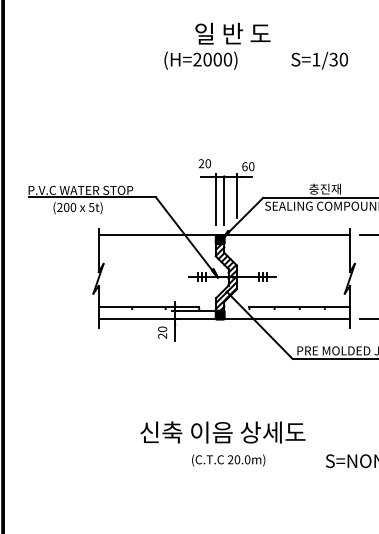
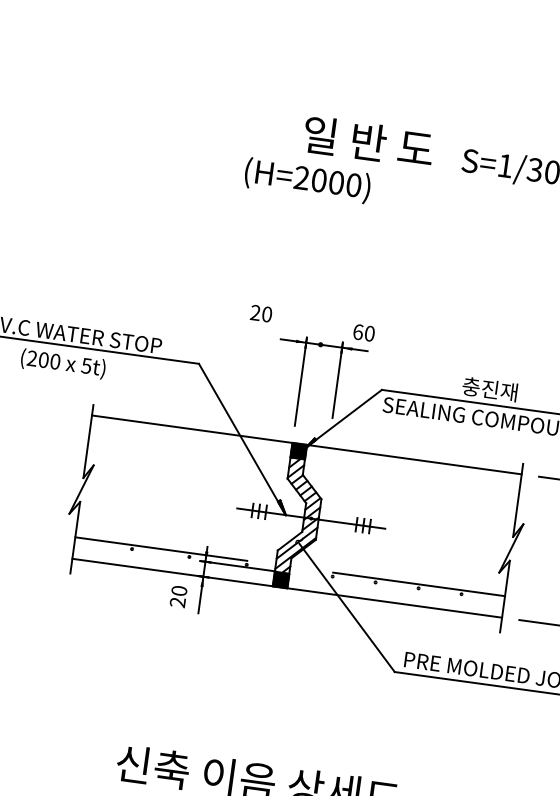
text: (217, 45) -> (339, 158), moved
text: (204, 163) -> (260, 313), moved
line: (224, 200) -> (315, 385), removed

